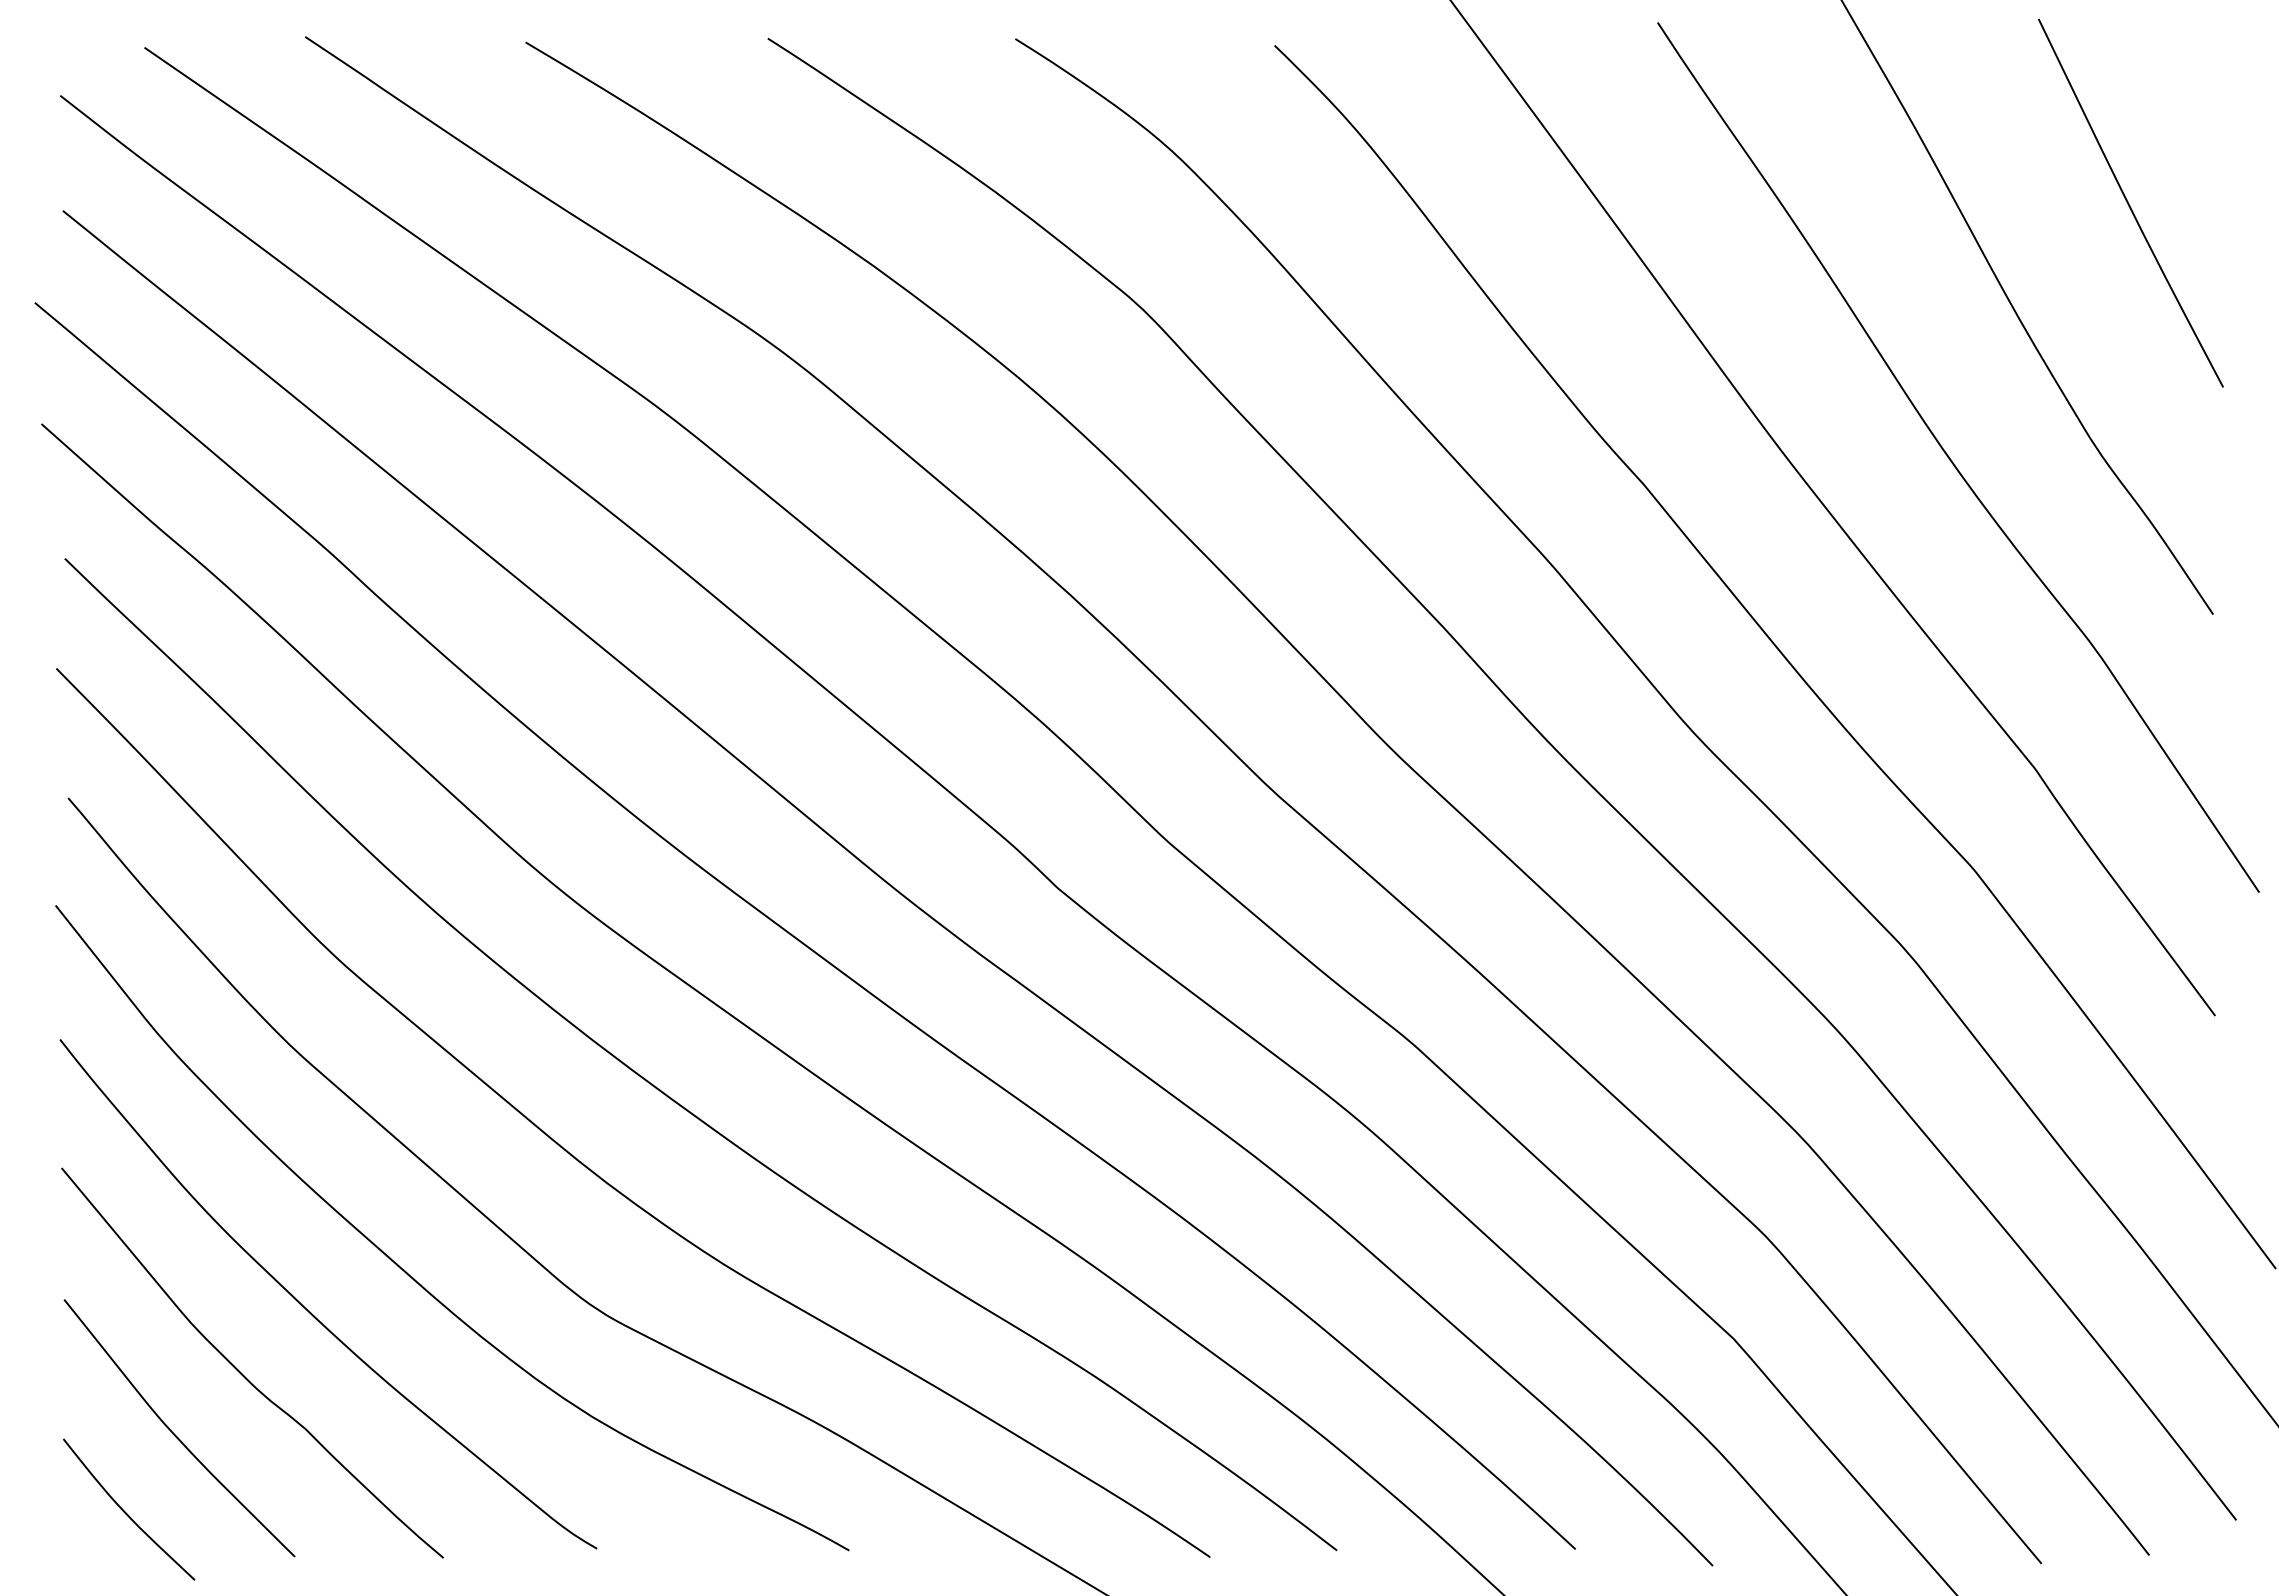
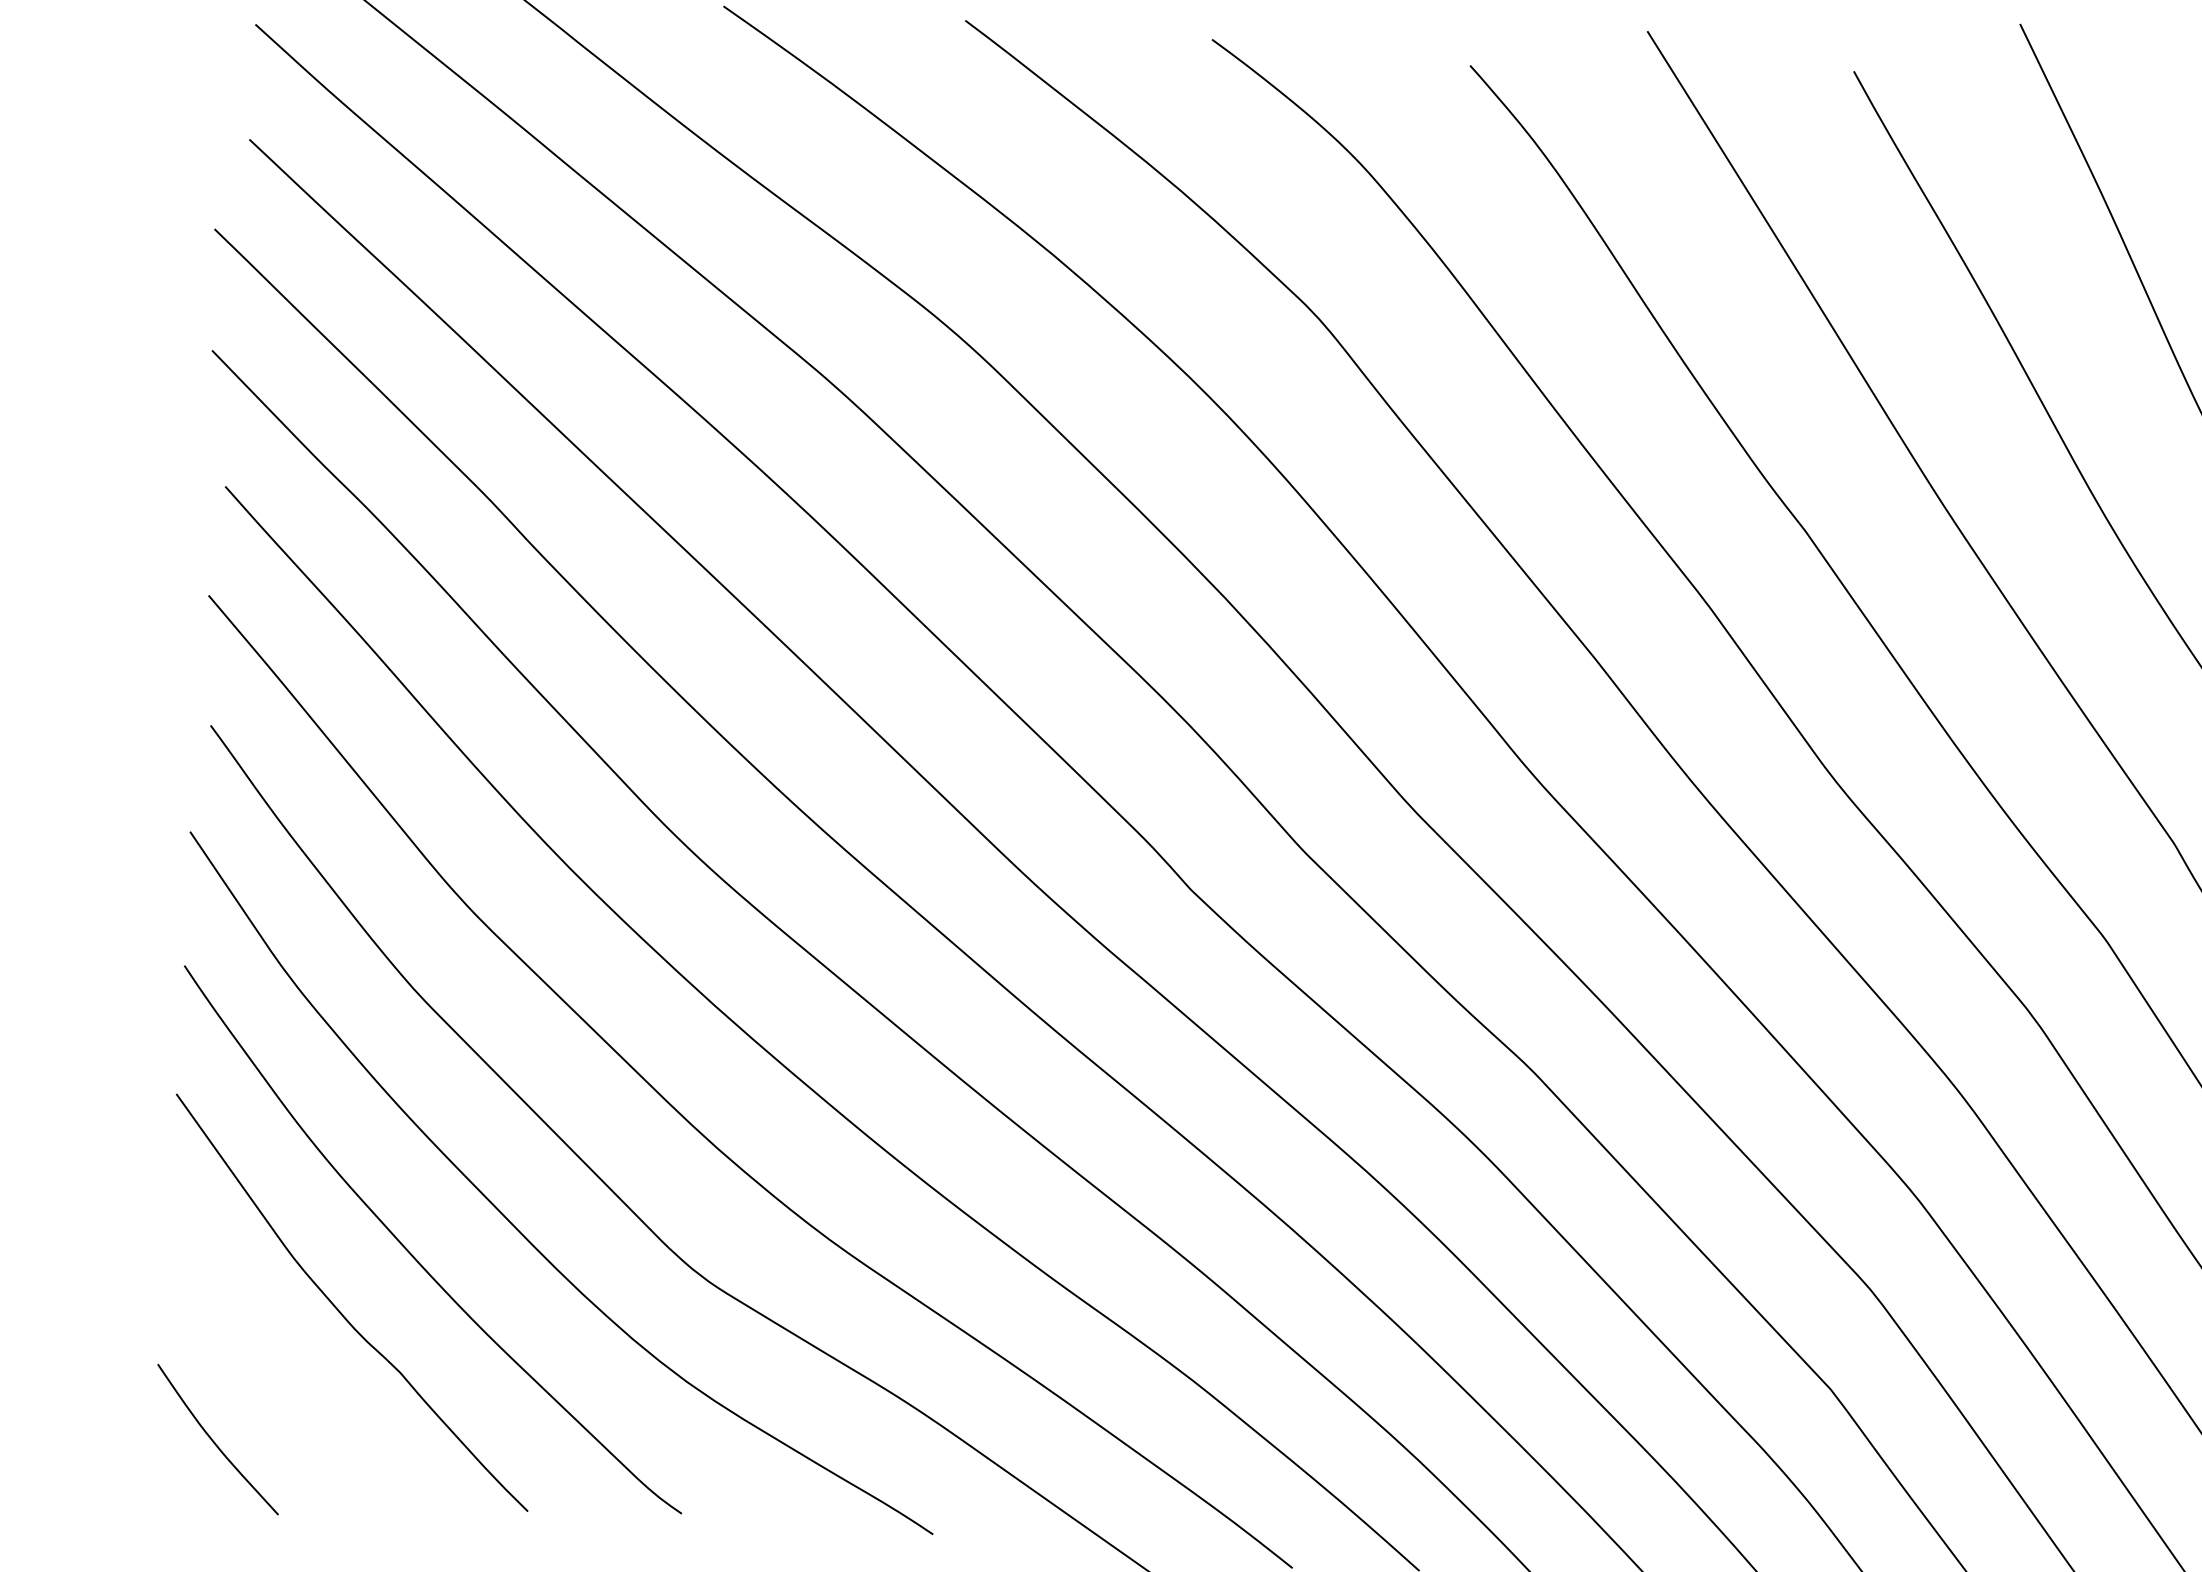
curve: (174, 1433) -> (269, 1367), removed

